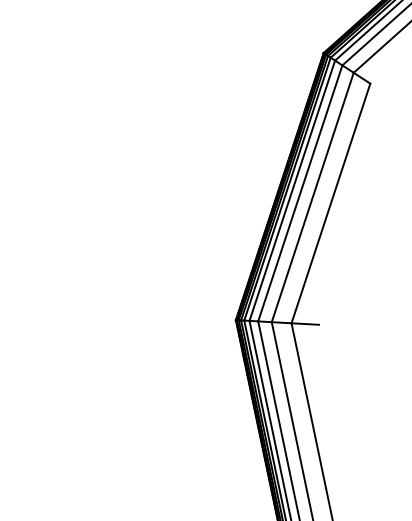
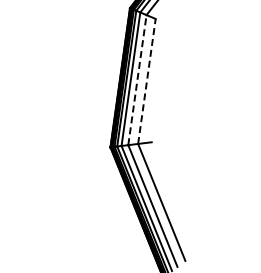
line: (312, 198) -> (137, 80), solid -> dashed
line: (330, 201) -> (146, 80), solid -> dashed

